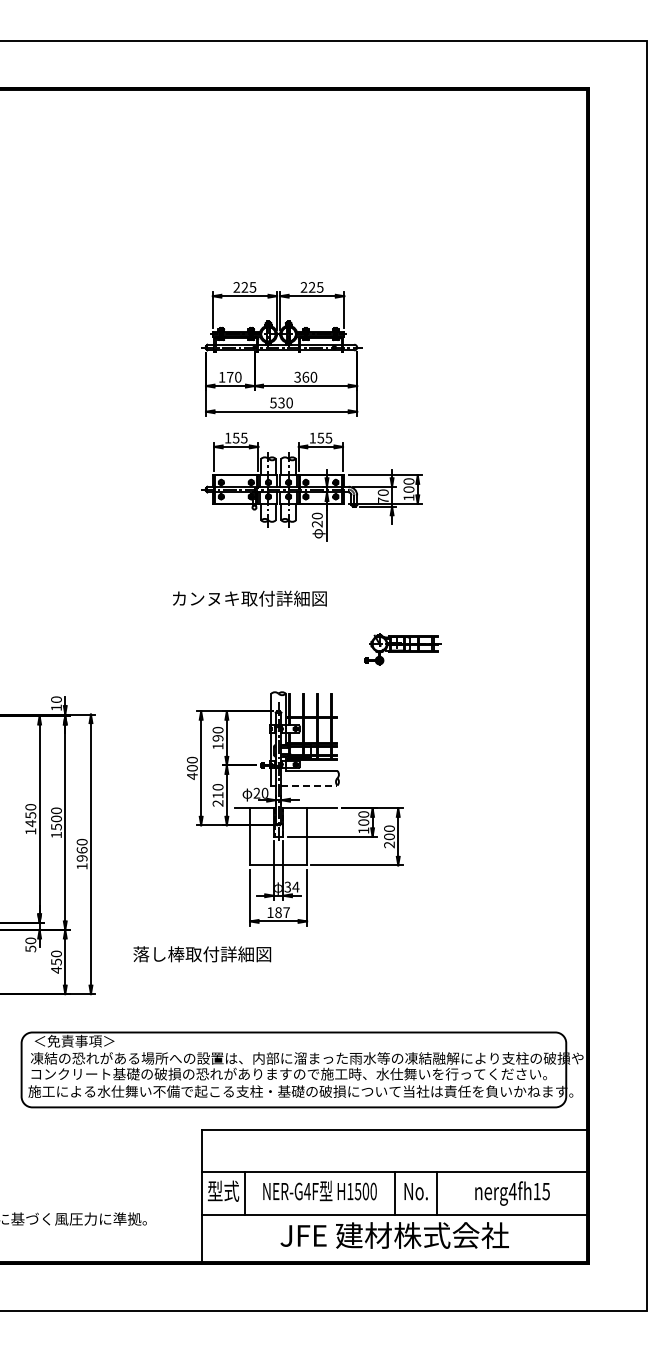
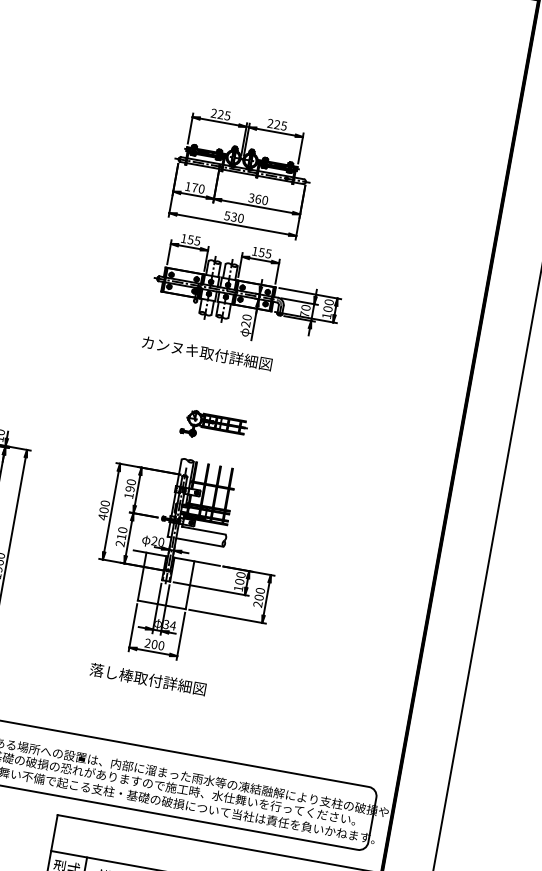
text: (249, 598) -> (207, 353), moved
part: (402, 649) -> (213, 427), moved
line: (309, 785) -> (199, 542), dashed -> solid
text: (278, 912) -> (154, 644), 187 -> 200
text: (202, 954) -> (148, 679), moved

